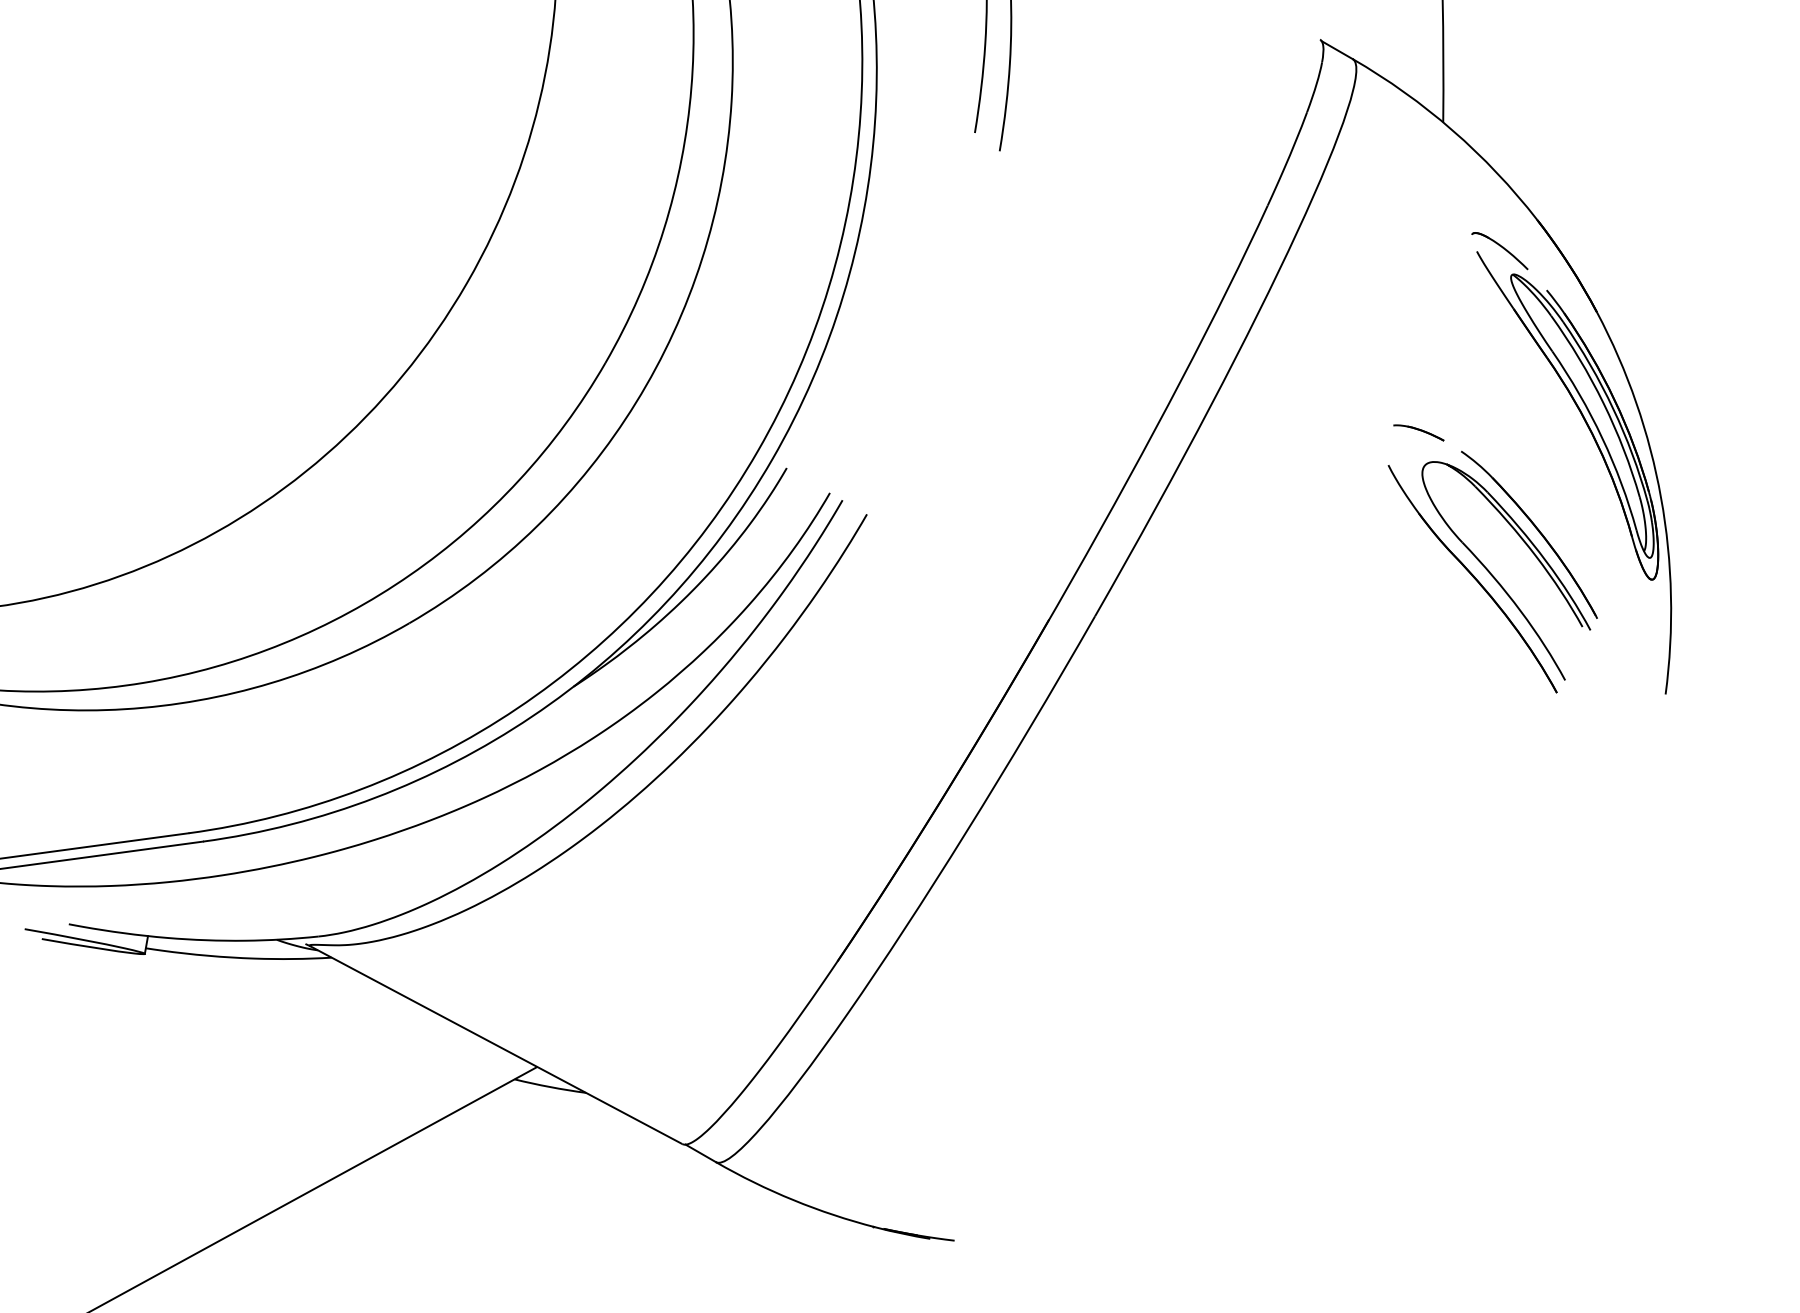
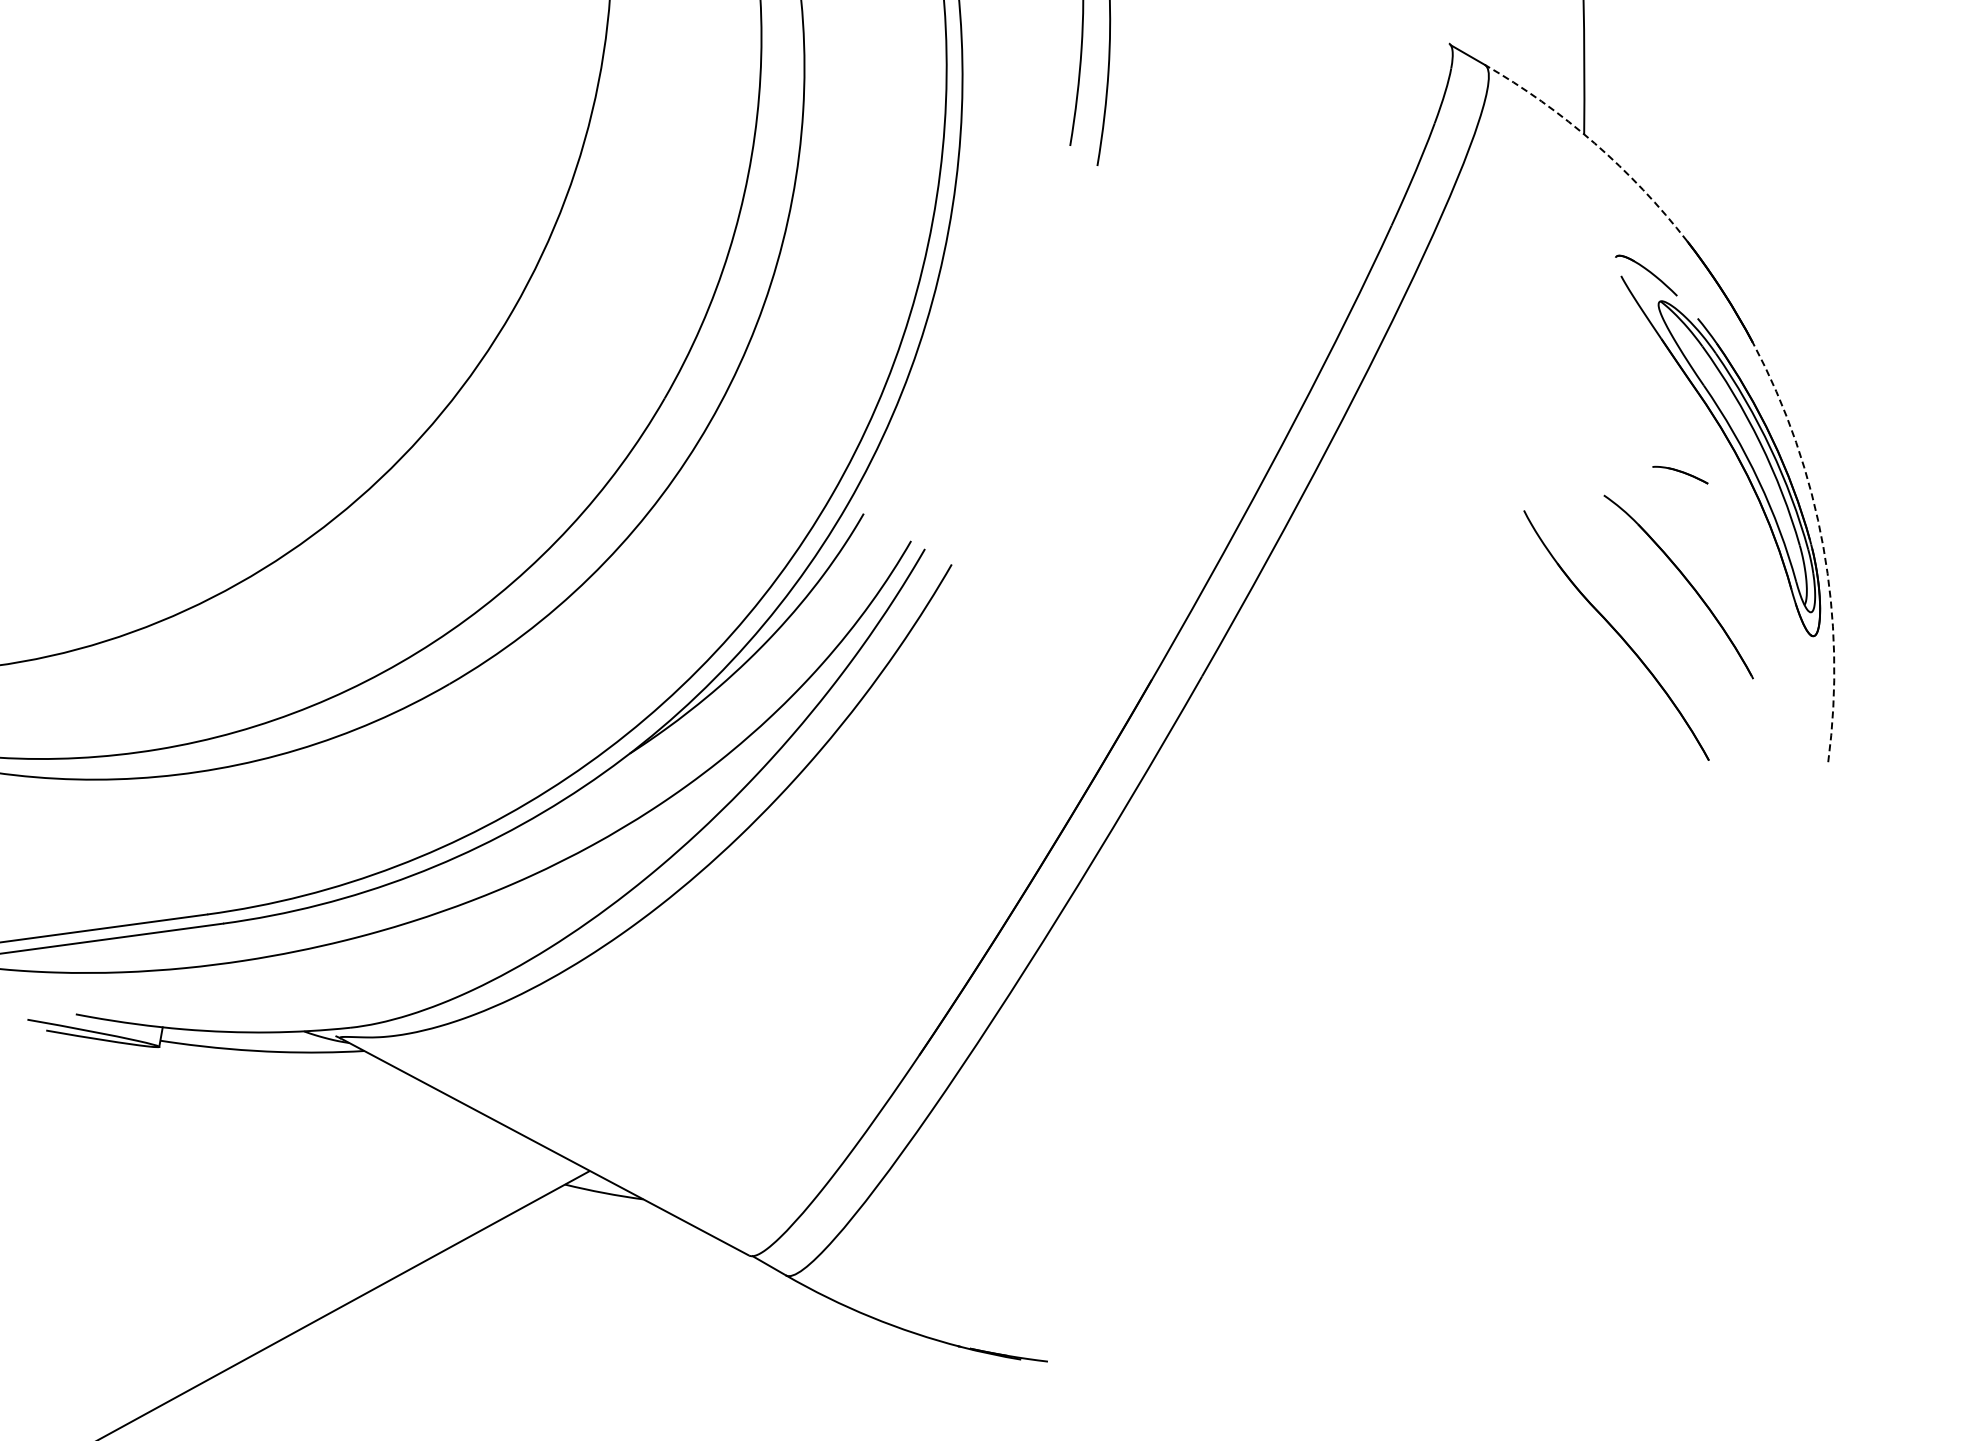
arc: (1452, 130) -> (1594, 143), solid -> dashed
part: (1418, 432) -> (1680, 474), moved
arc: (1661, 497) -> (1823, 546), solid -> dashed
part: (1497, 579) -> (1643, 636), removed

